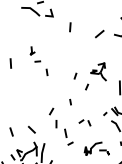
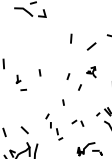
line: (70, 27) -> (71, 38), moved
line: (99, 33) -> (91, 45), moved
part: (35, 54) -> (21, 82), moved
part: (98, 71) -> (91, 71), size x0.6
part: (61, 126) -> (54, 126), size x0.7

